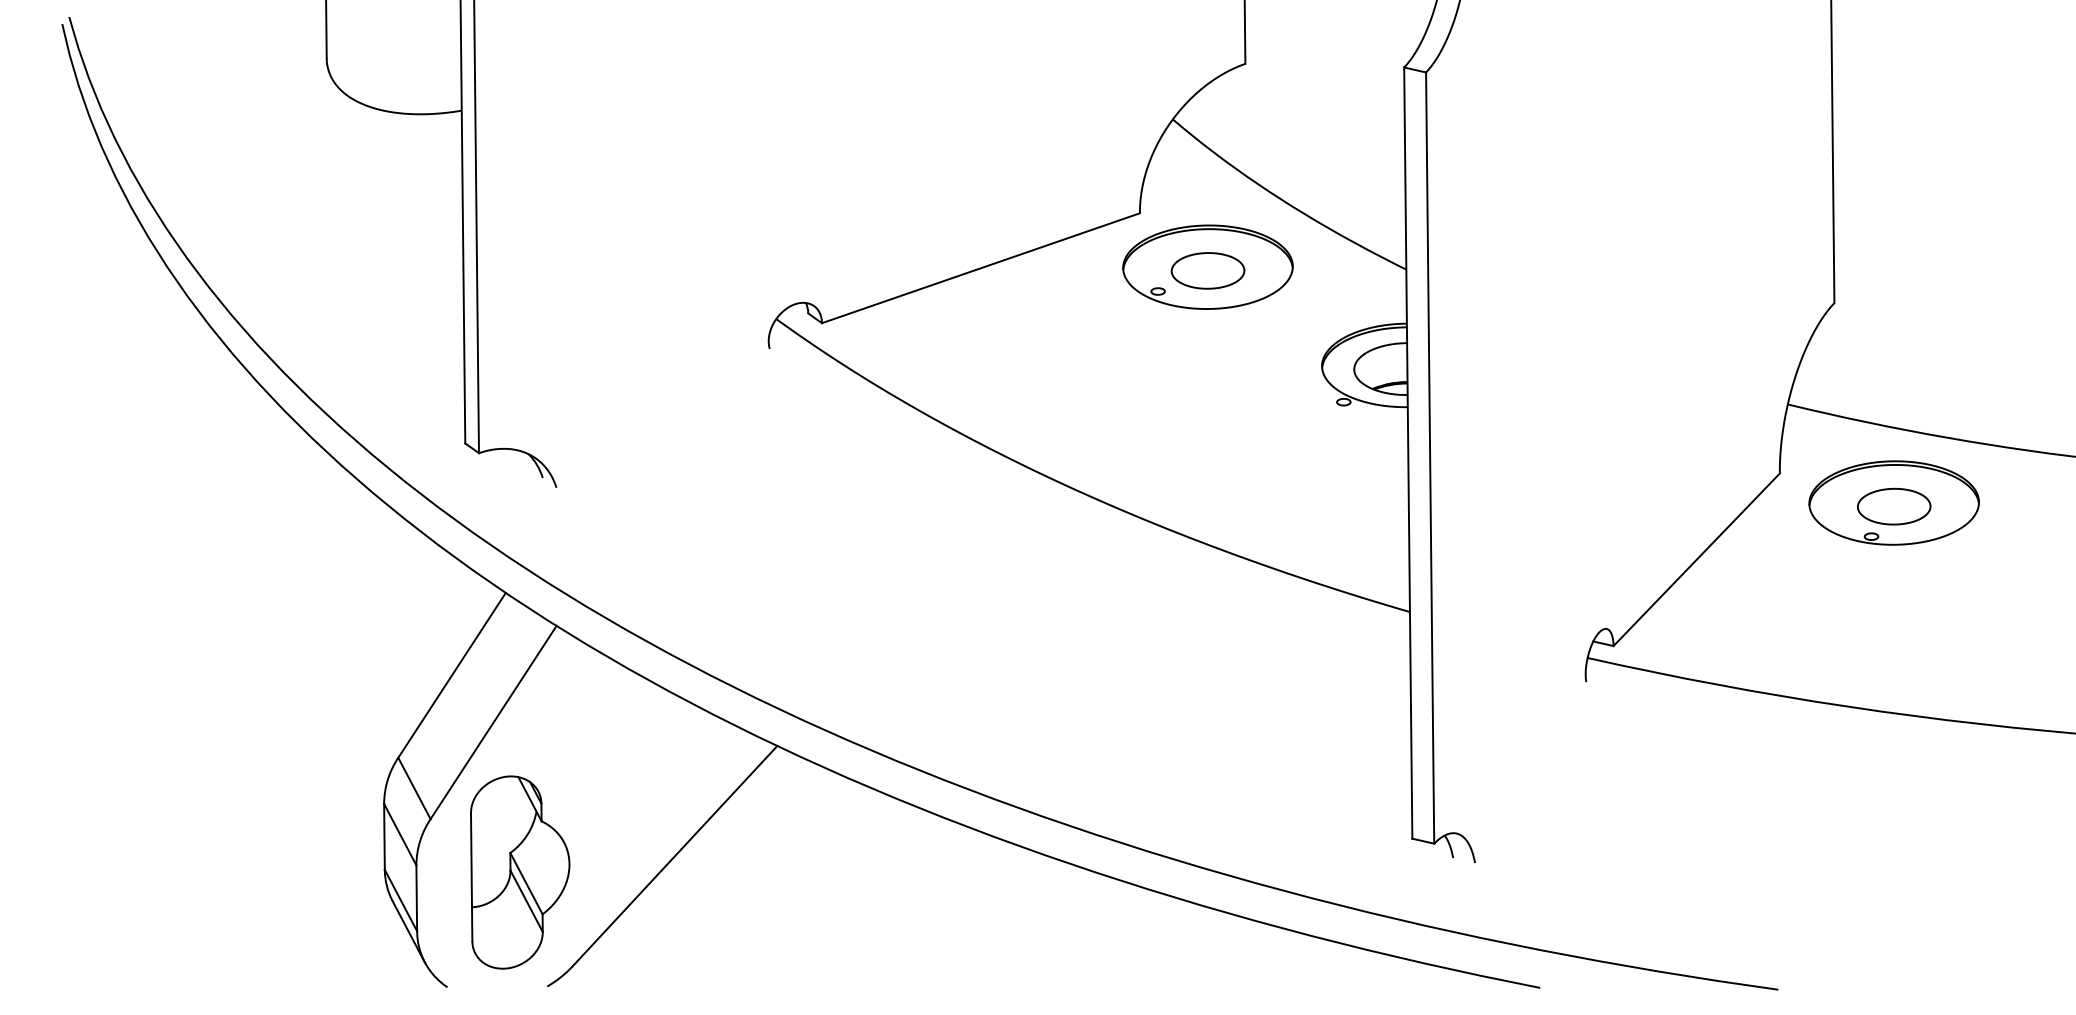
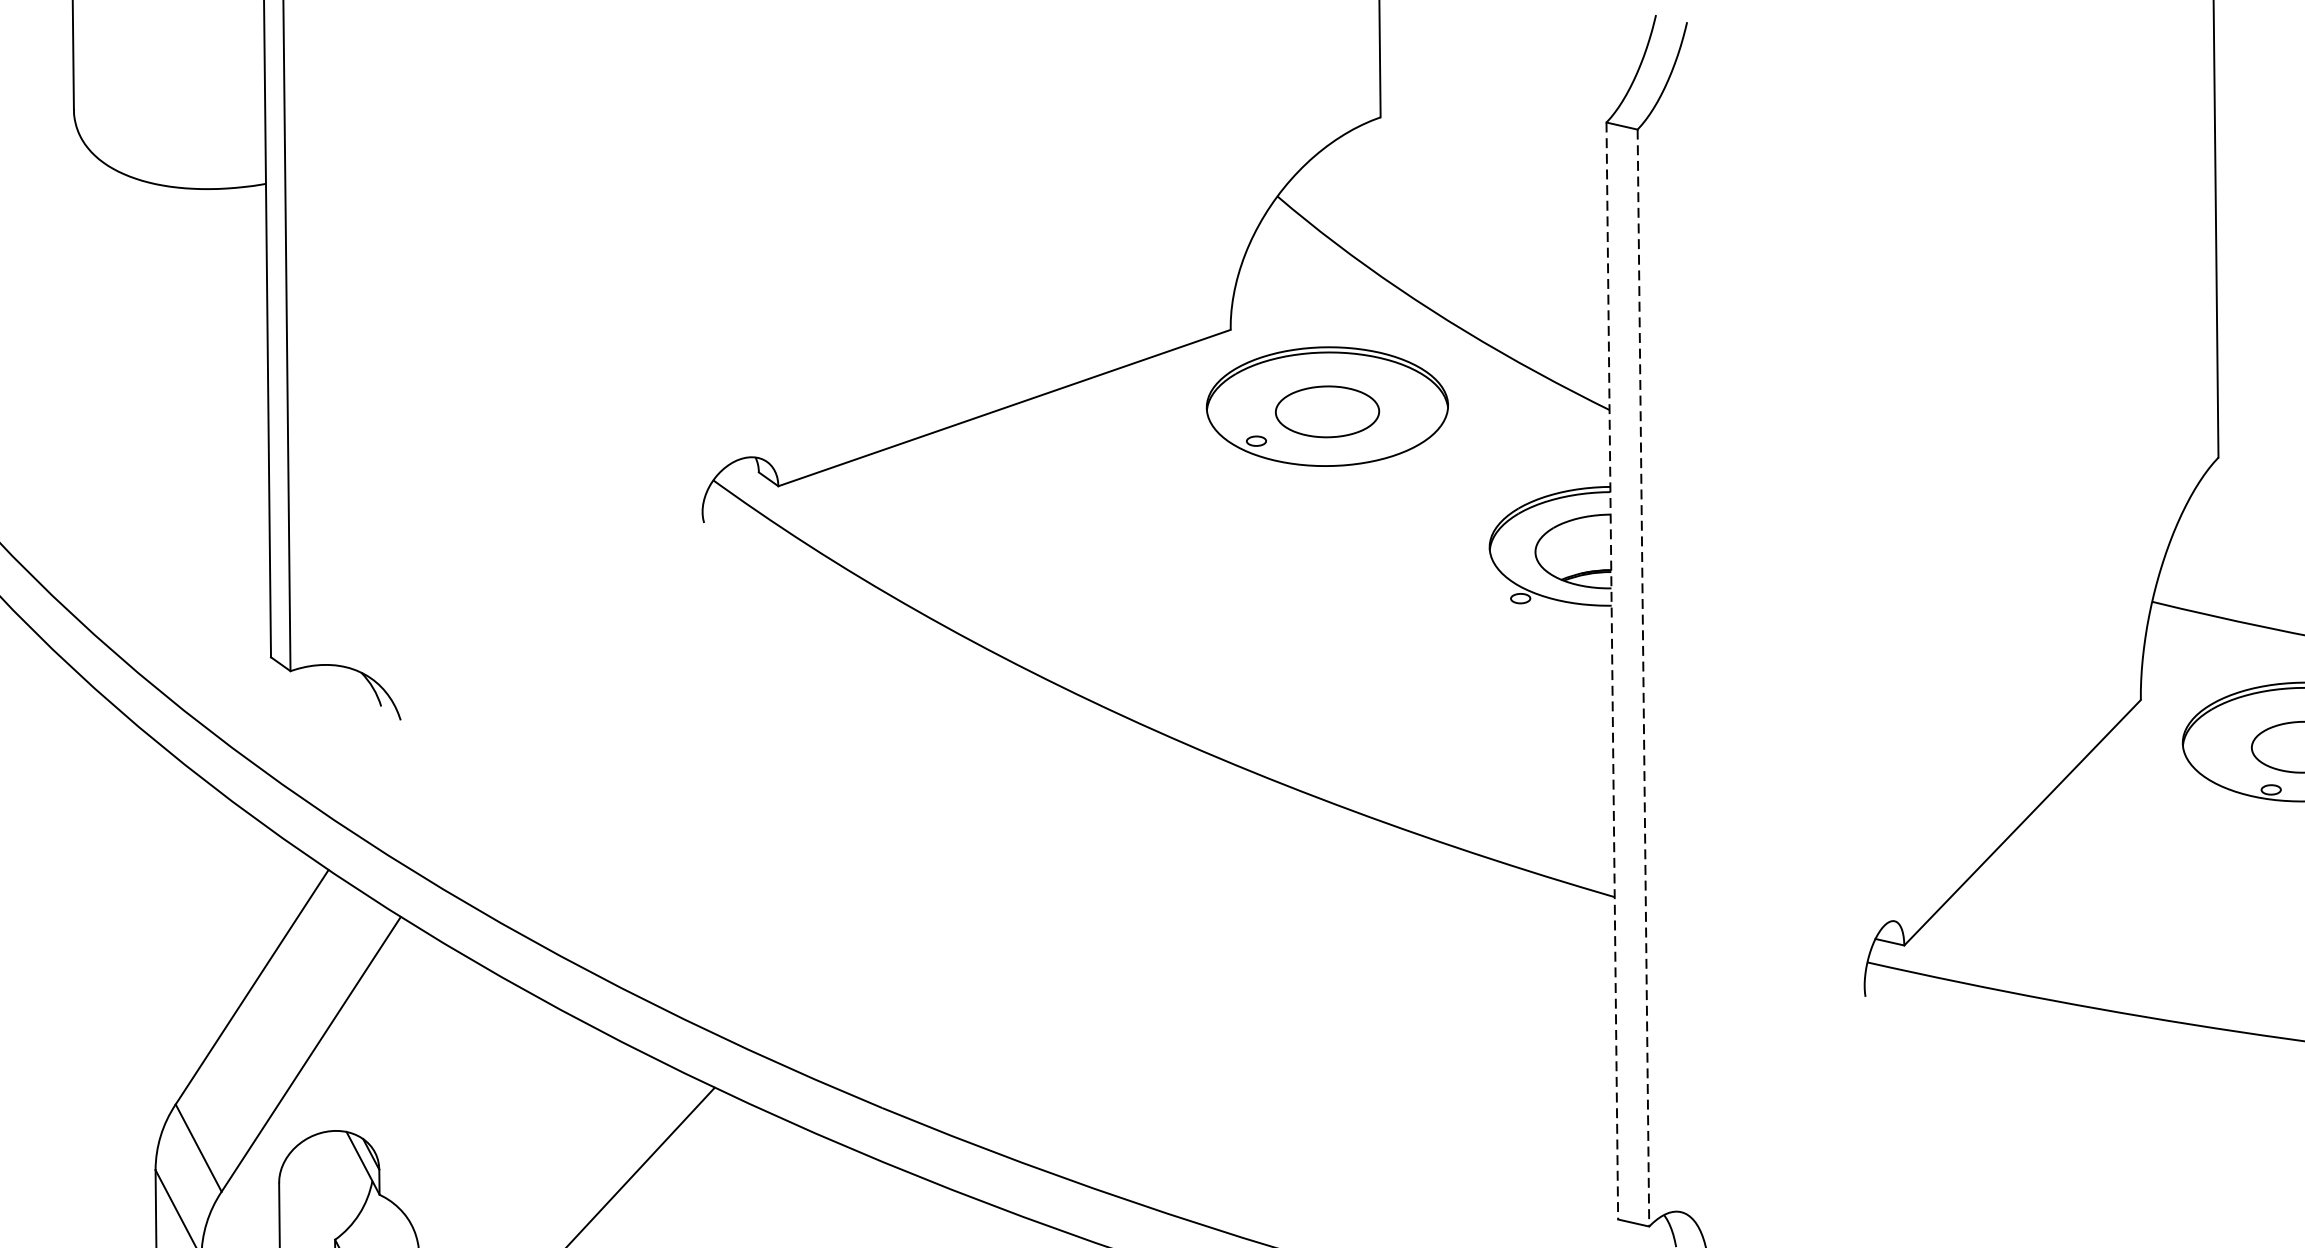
line: (1408, 453) -> (1612, 671), solid -> dashed
line: (1430, 458) -> (1643, 678), solid -> dashed

